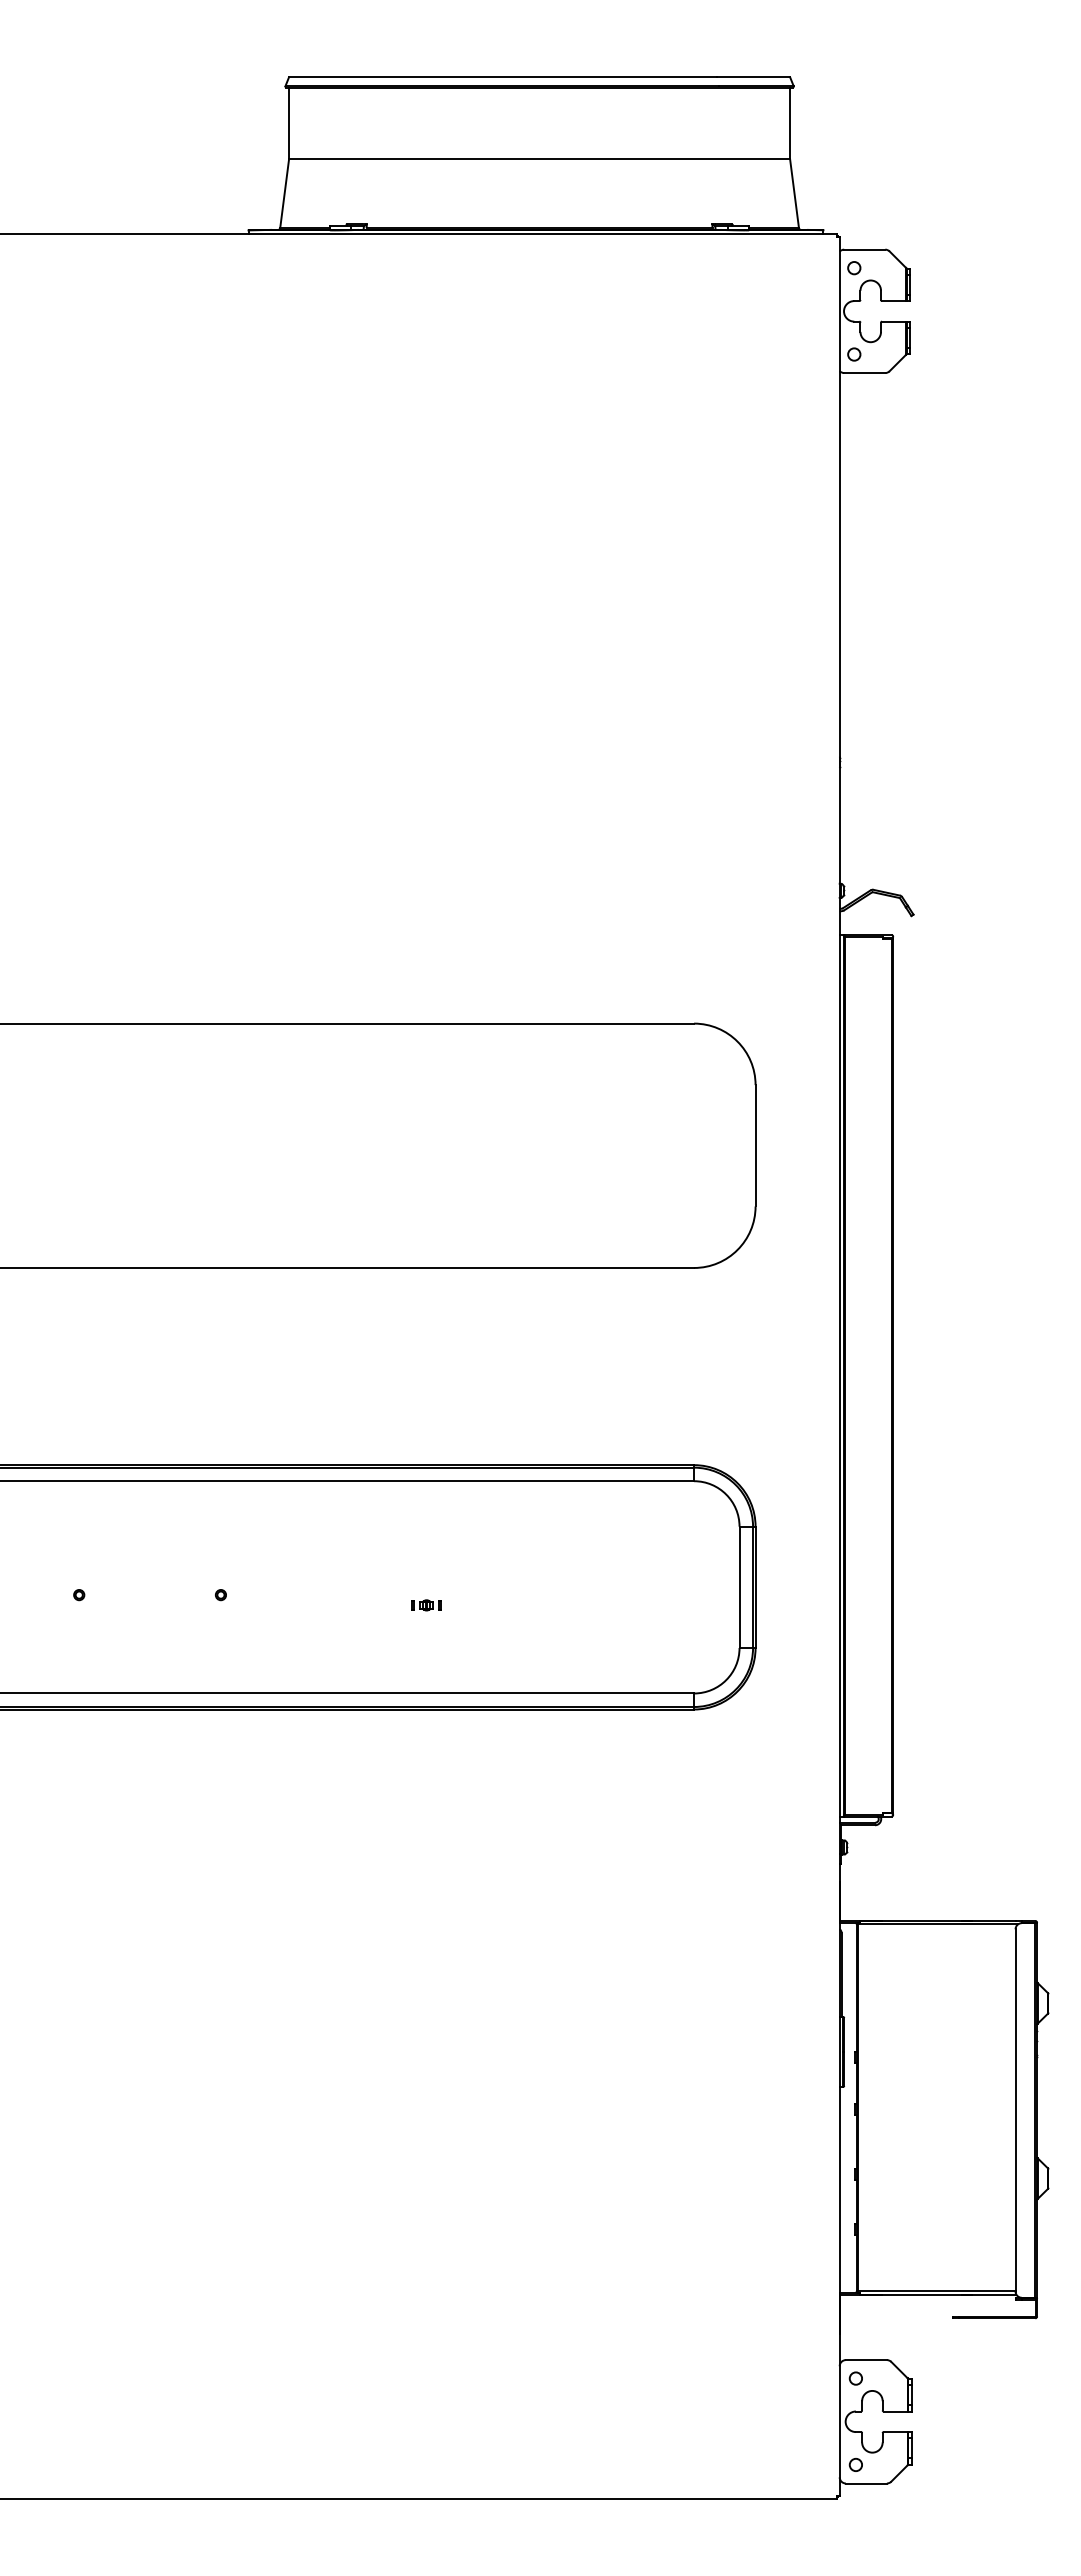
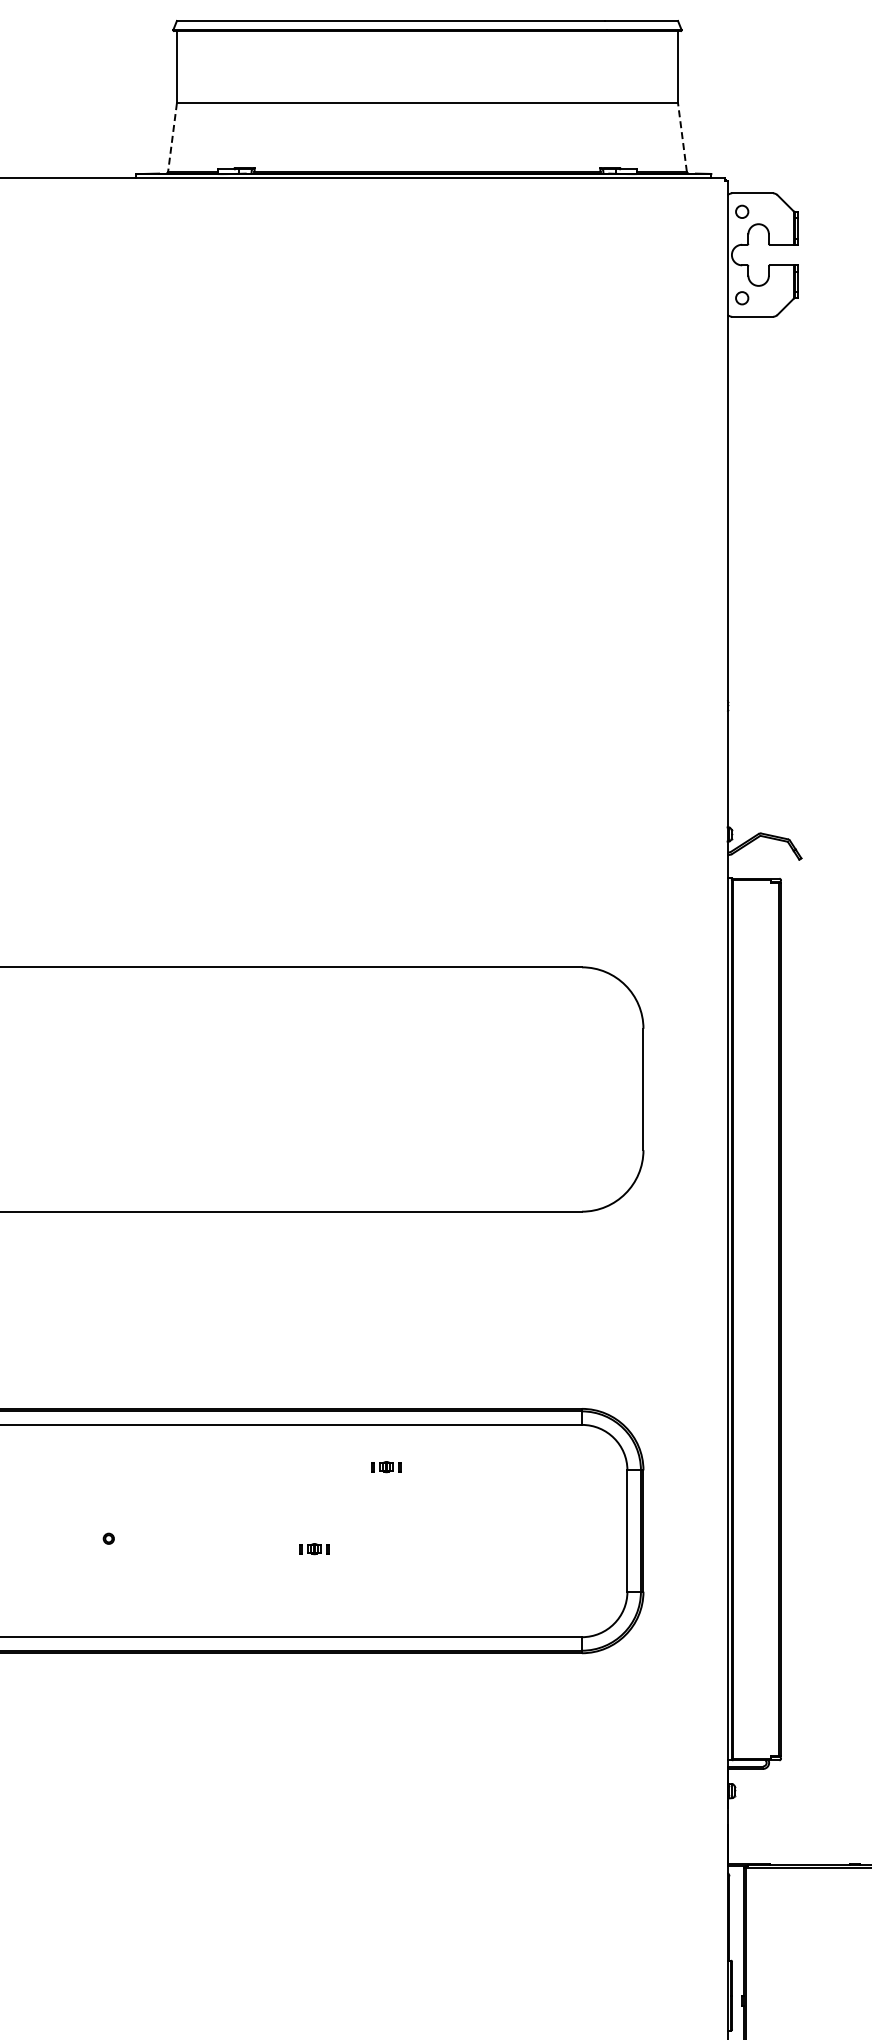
line: (284, 193) -> (172, 137), solid -> dashed
line: (794, 193) -> (682, 137), solid -> dashed
part: (498, 1523) -> (386, 1467), added

